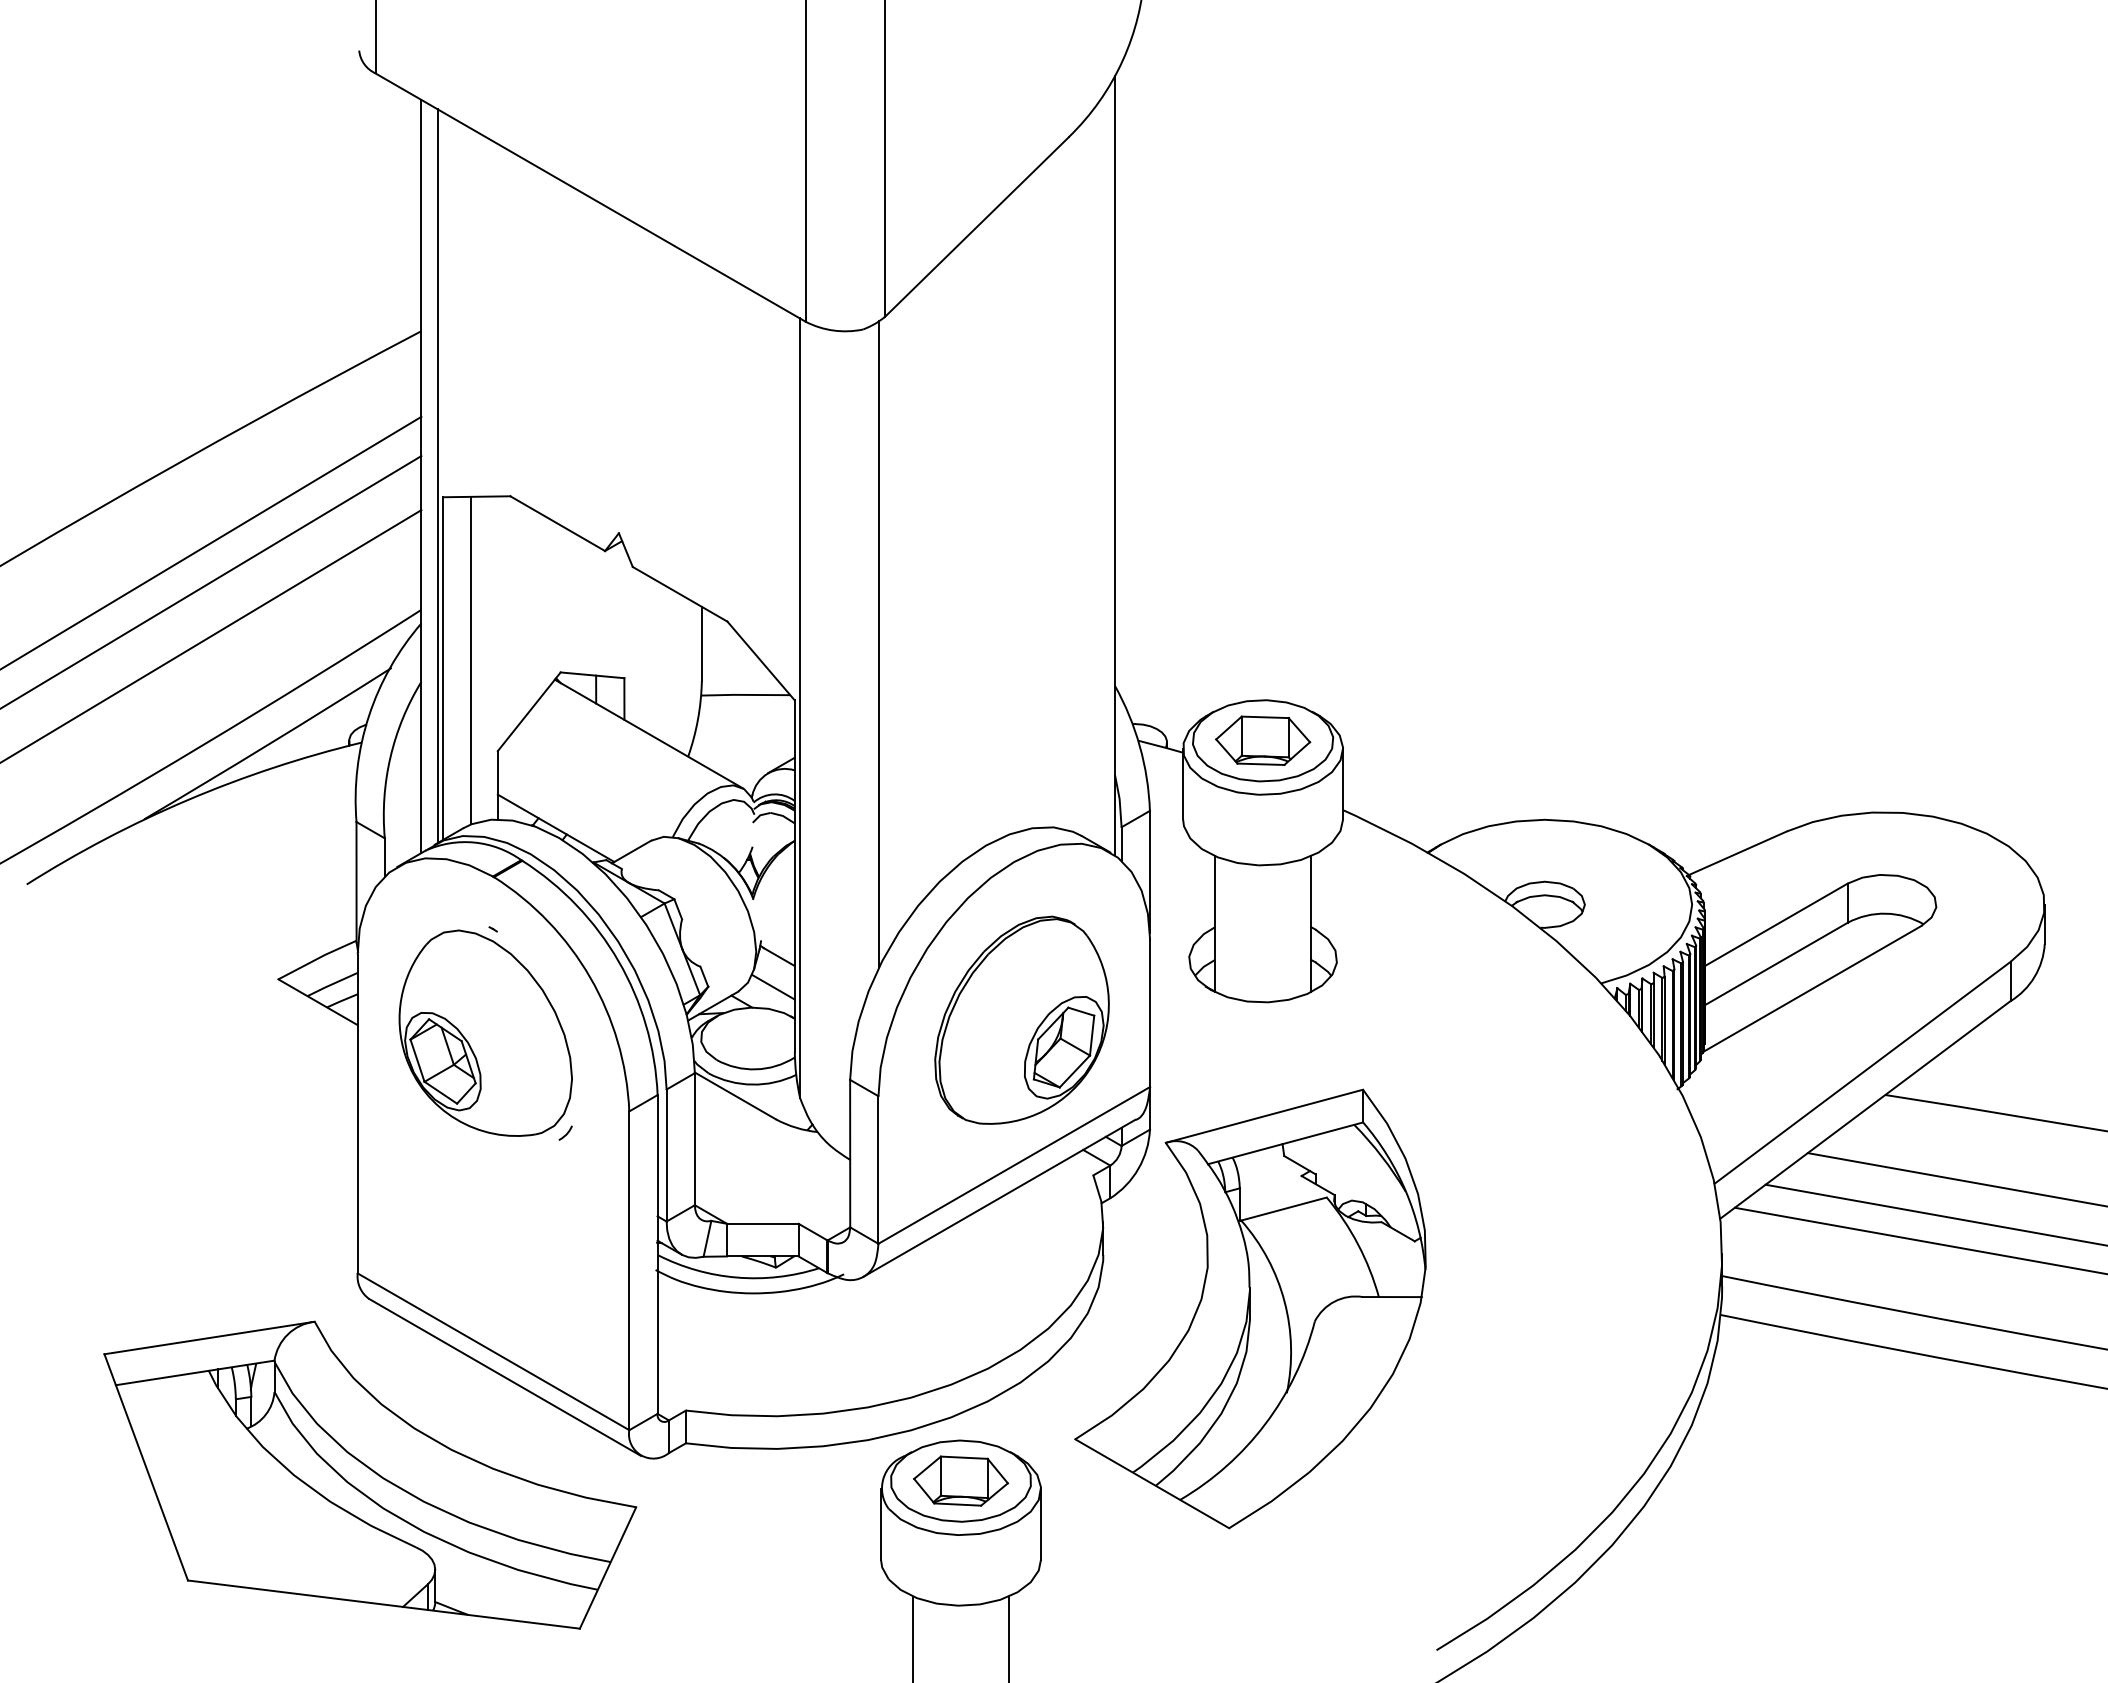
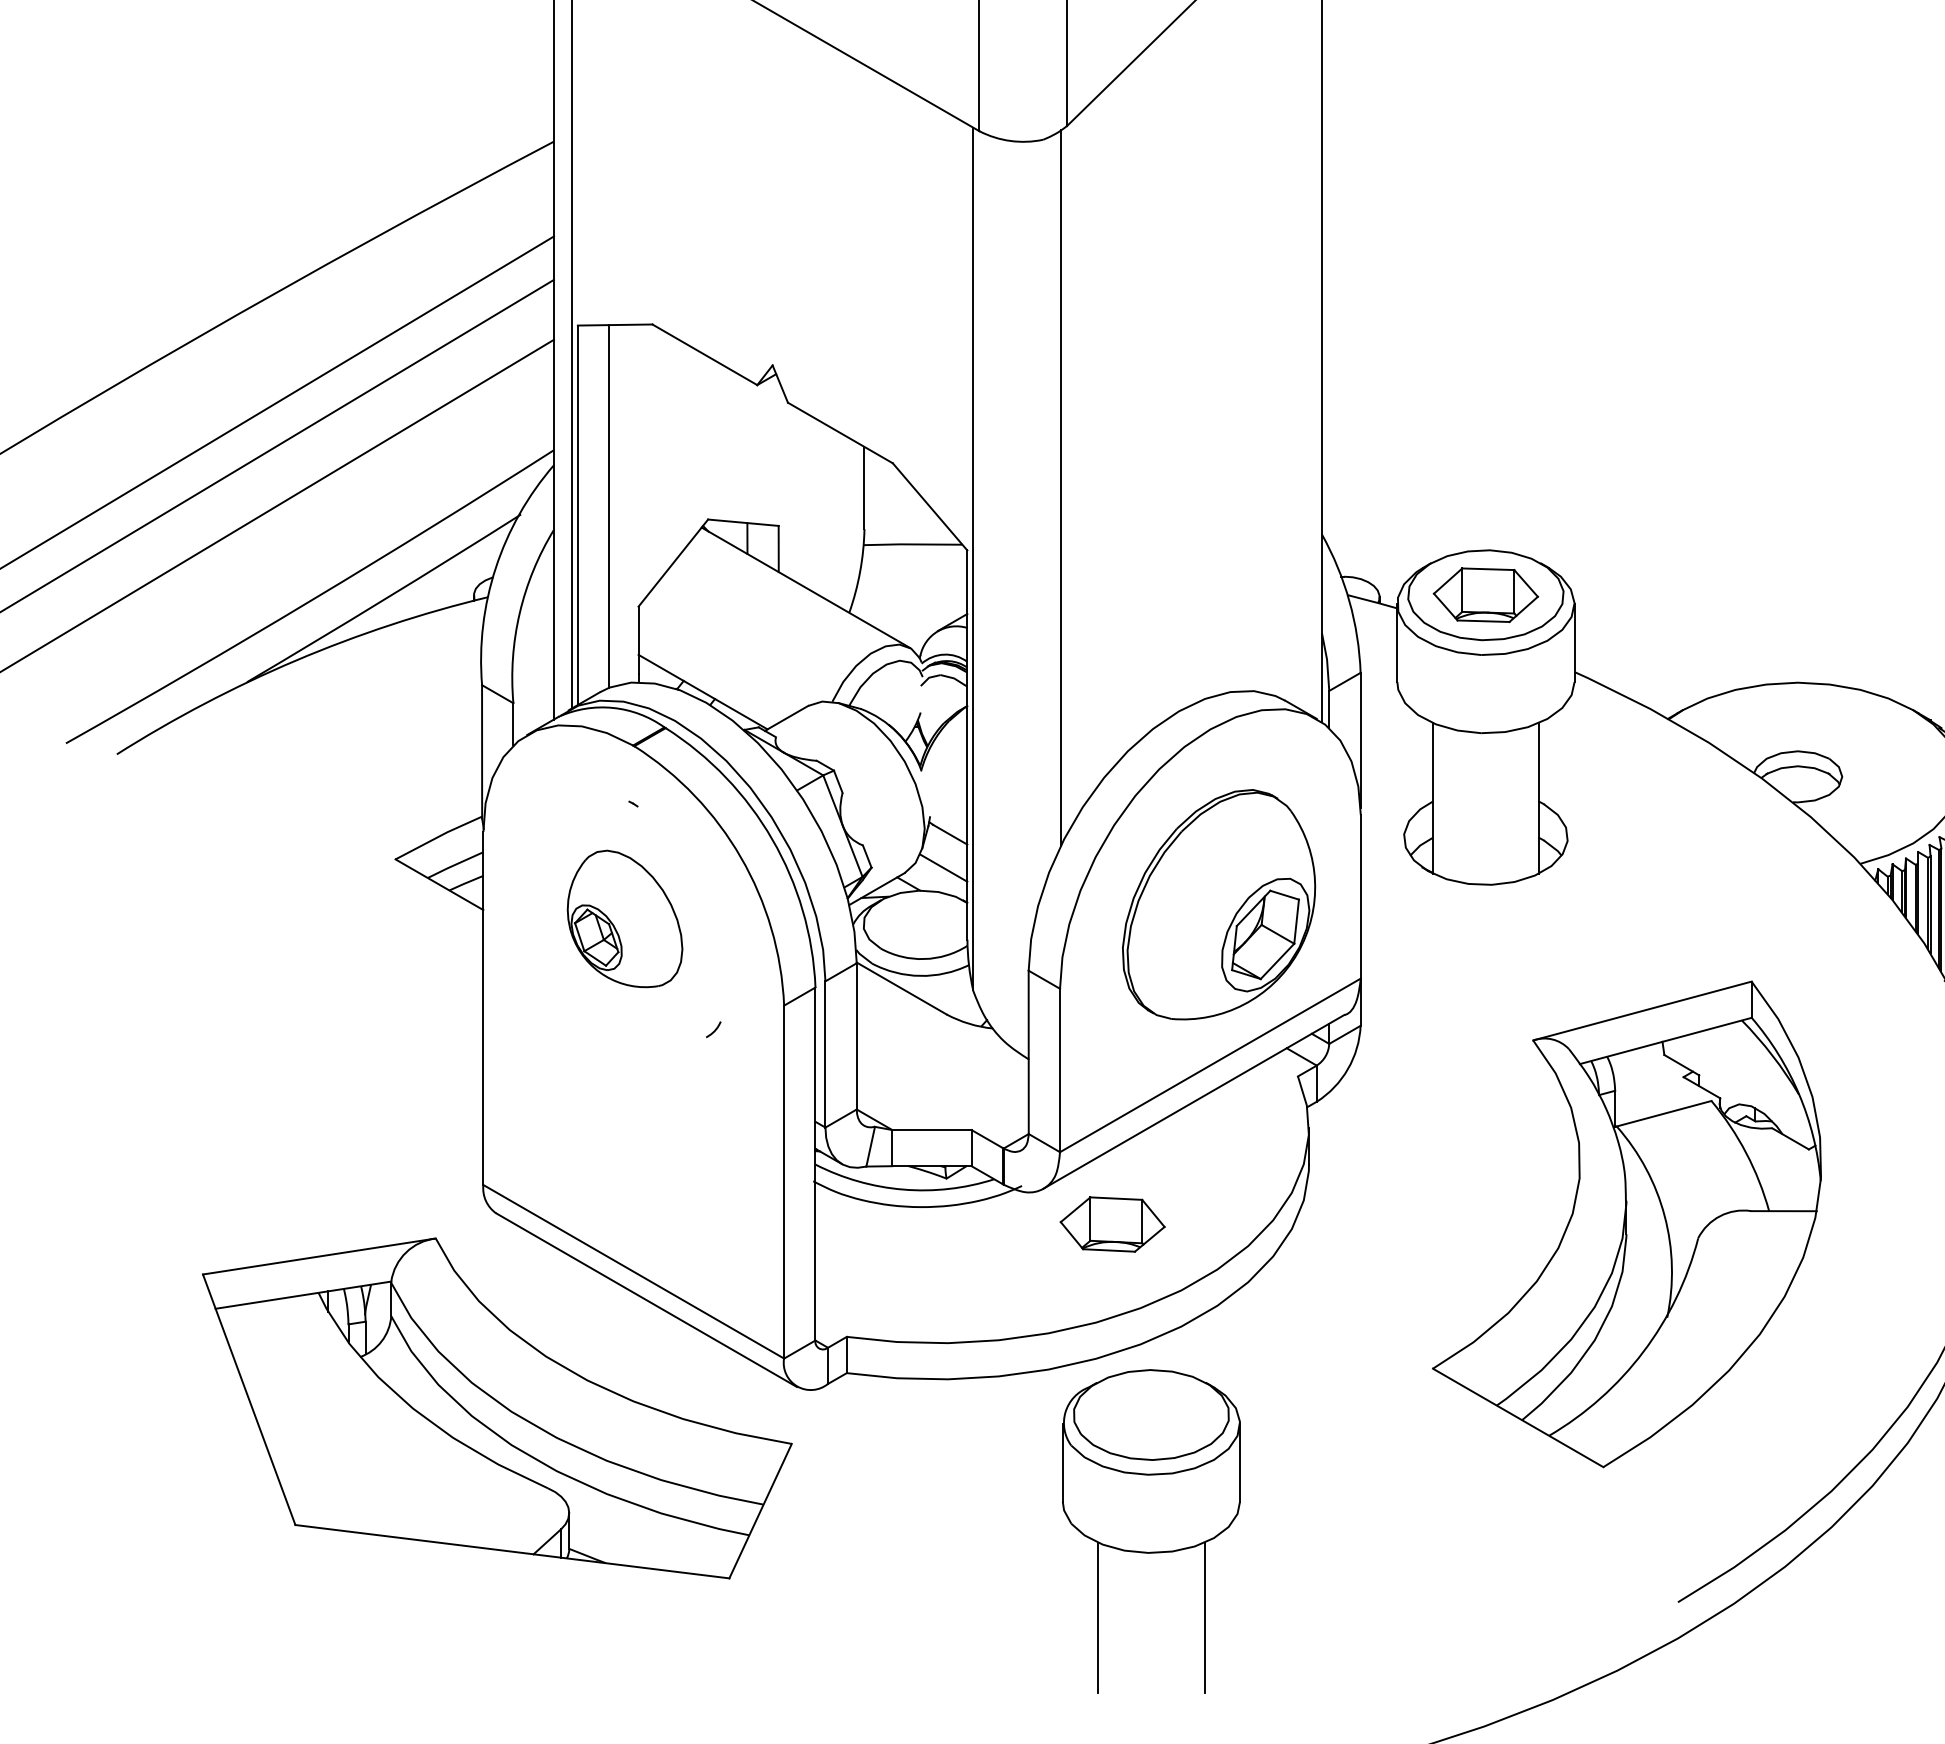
part: (485, 1032) -> (624, 918), size x0.6
part: (1250, 1308) -> (1627, 1223), moved
part: (961, 1480) -> (1113, 1223), moved

